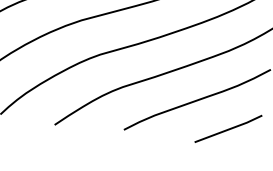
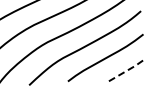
line: (229, 129) -> (126, 71), solid -> dashed

